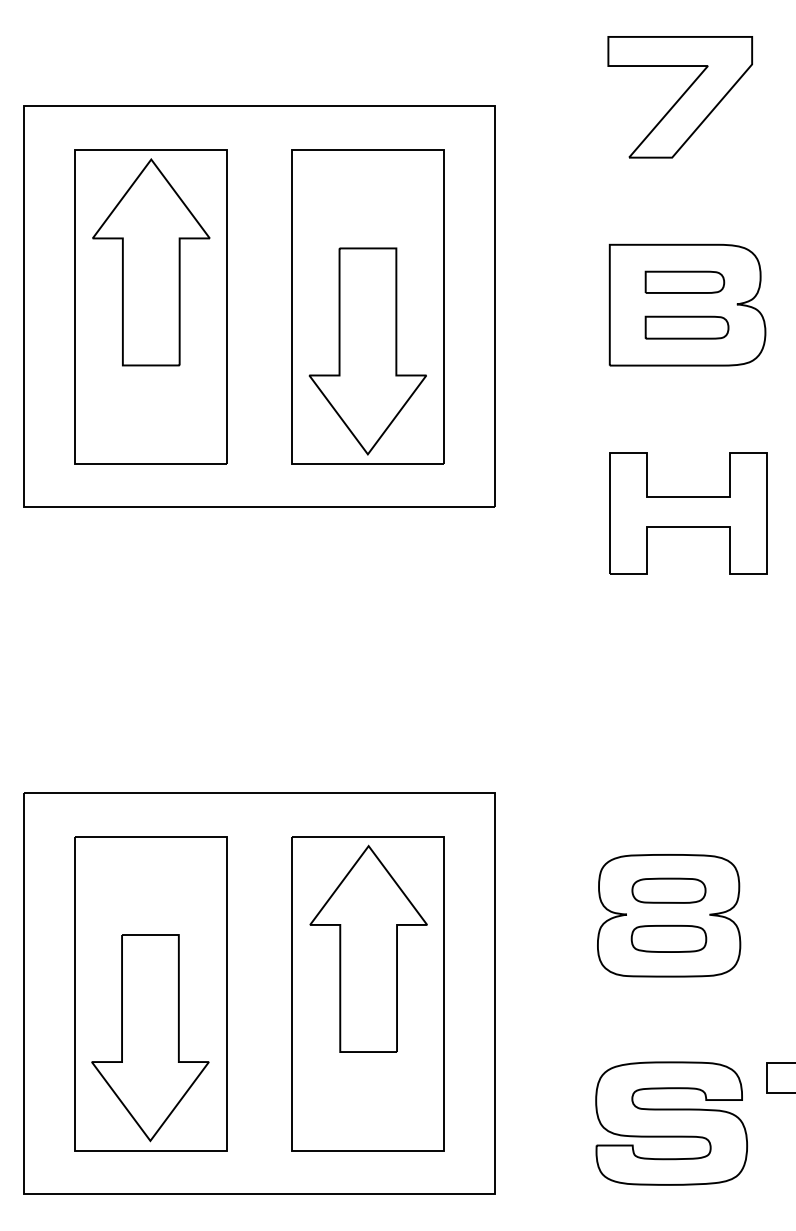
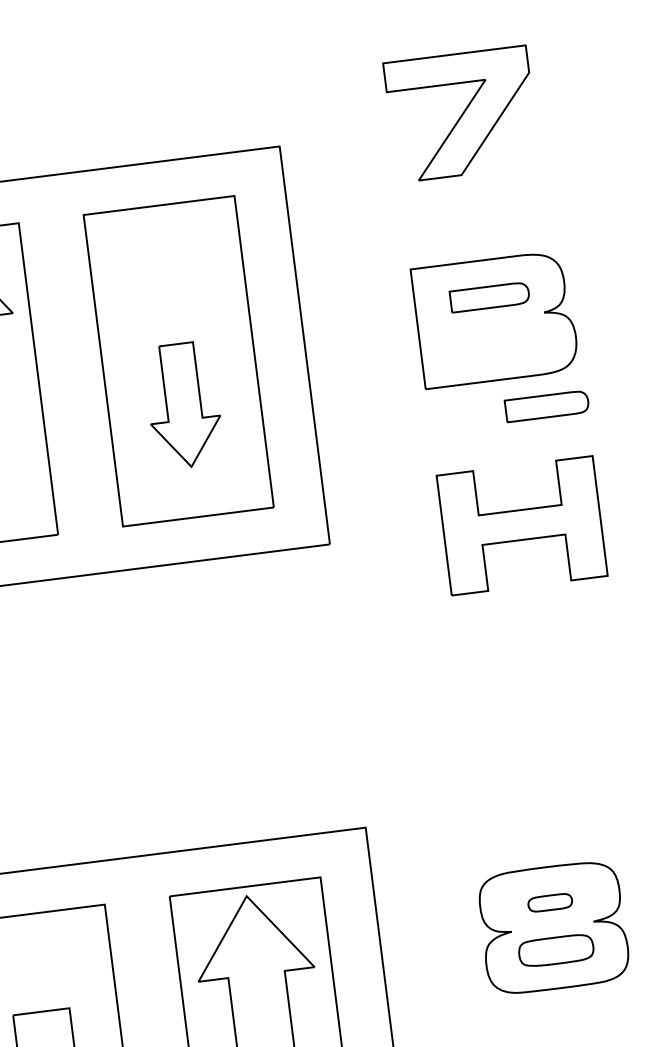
part: (686, 327) -> (546, 406), moved
part: (367, 351) -> (183, 405), size x0.6
part: (668, 890) -> (549, 902), size x0.6

